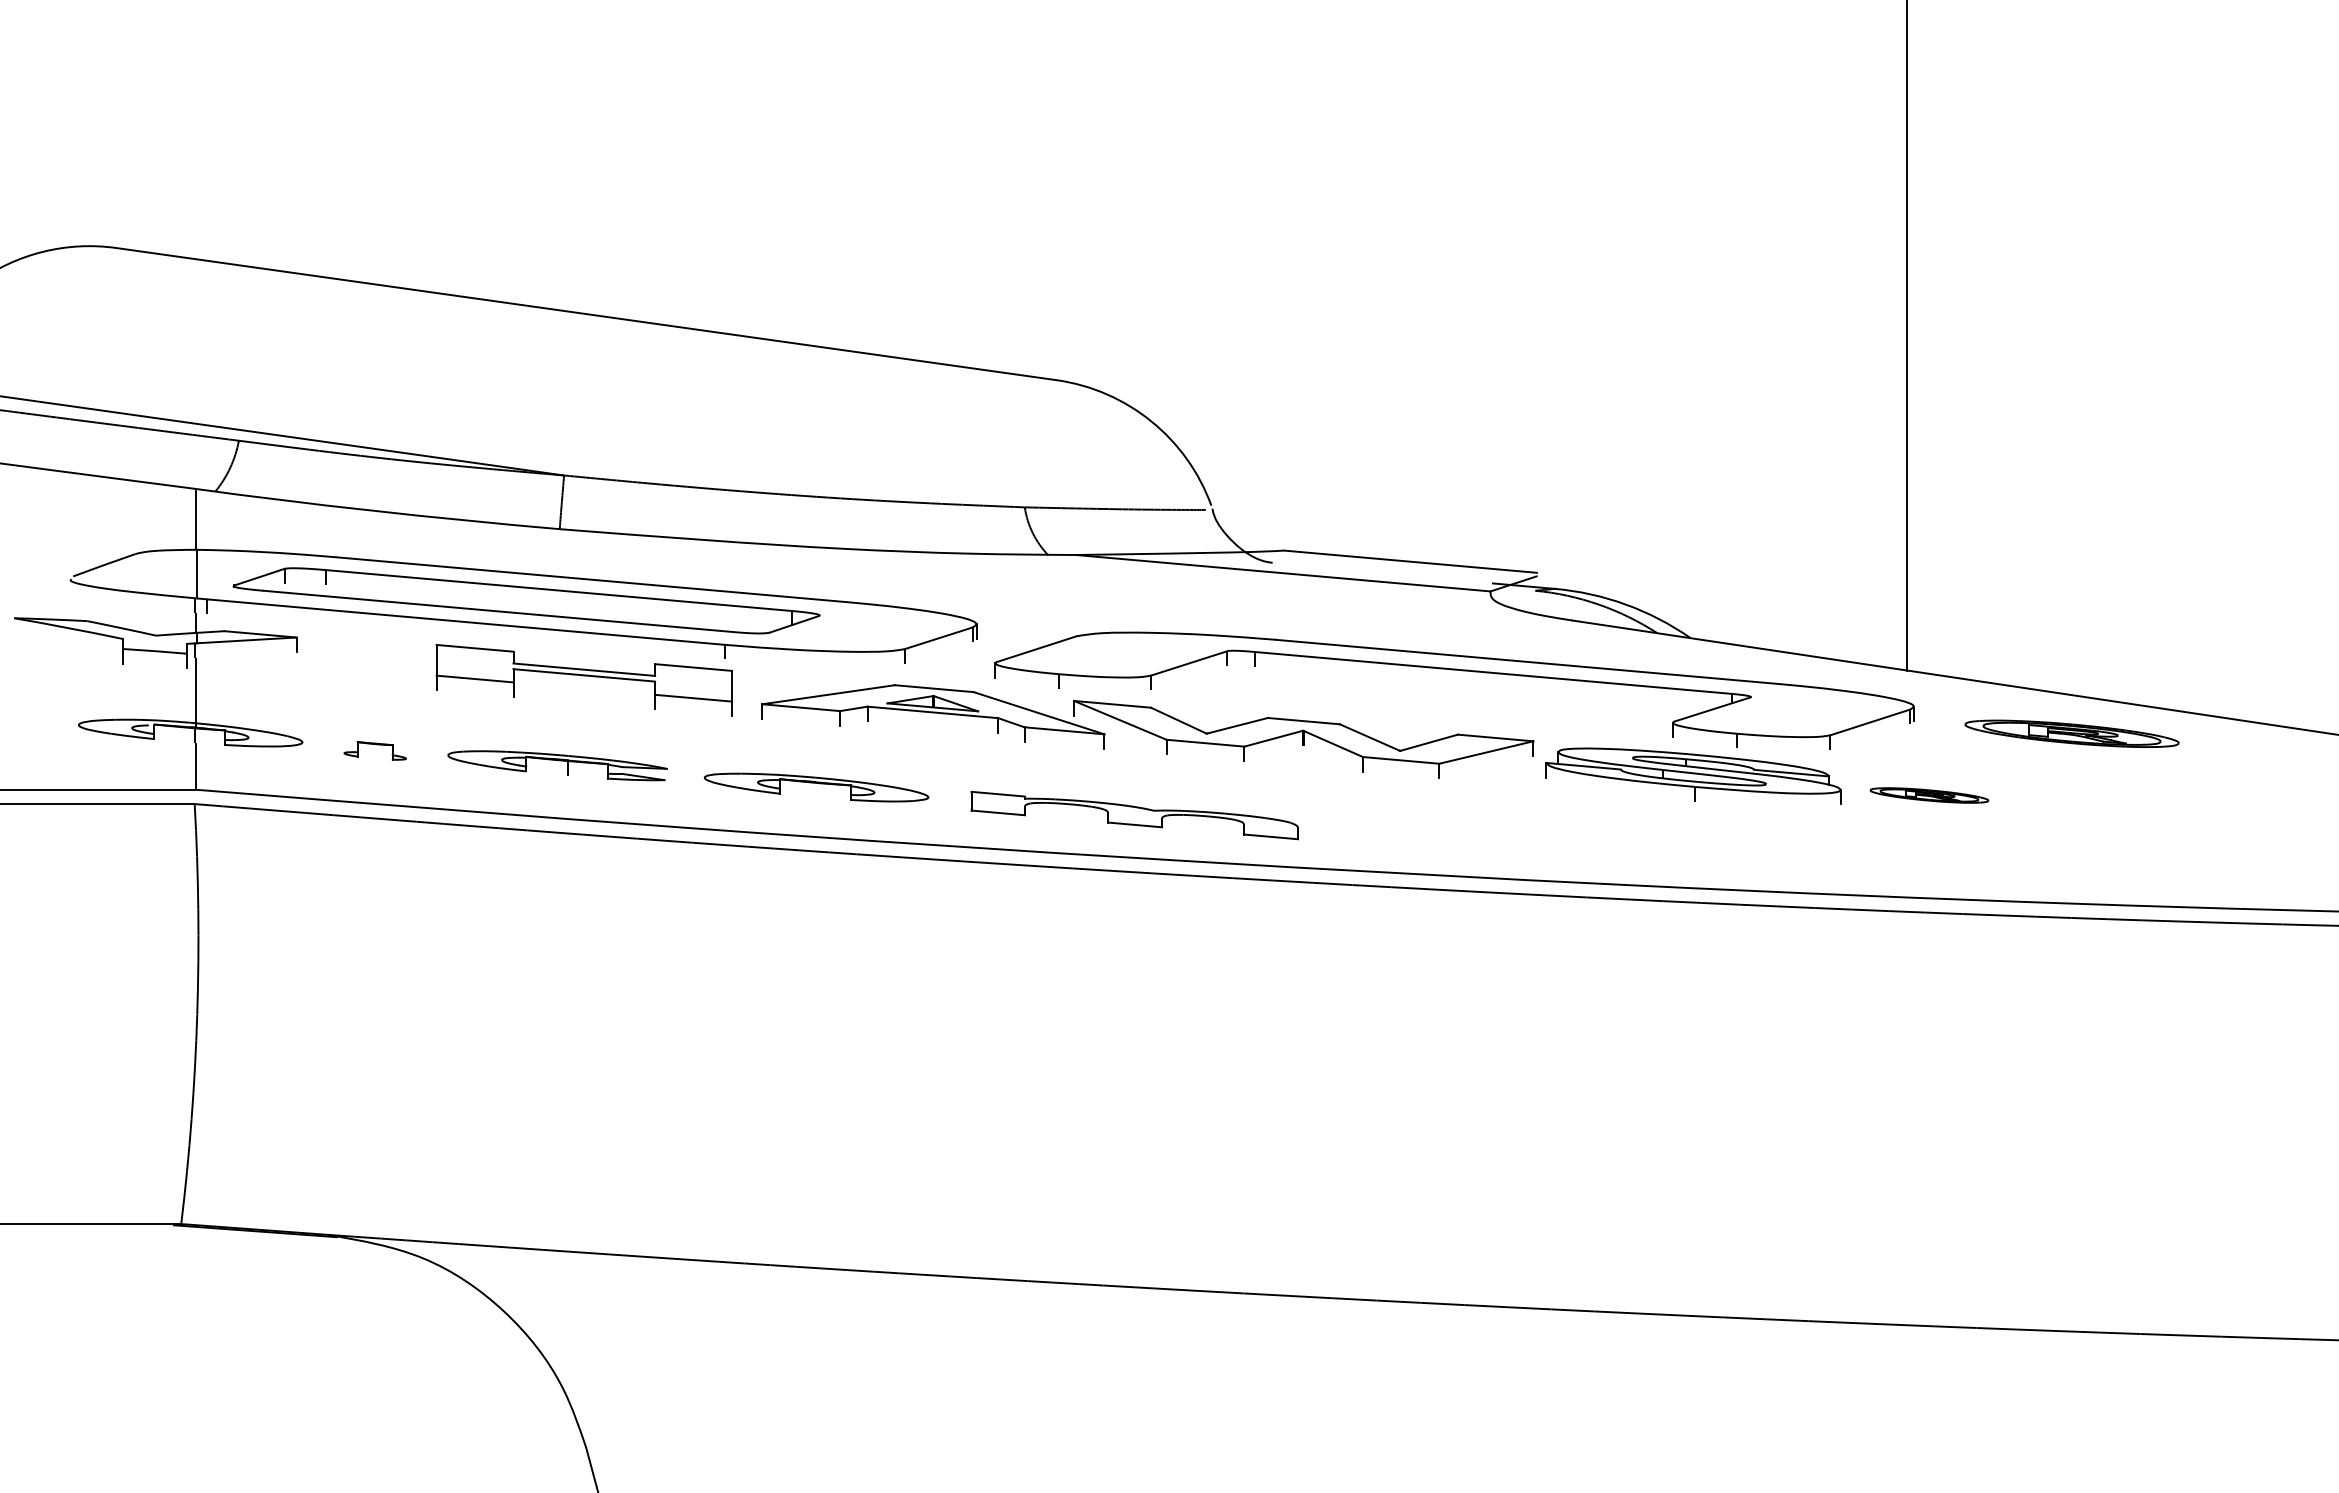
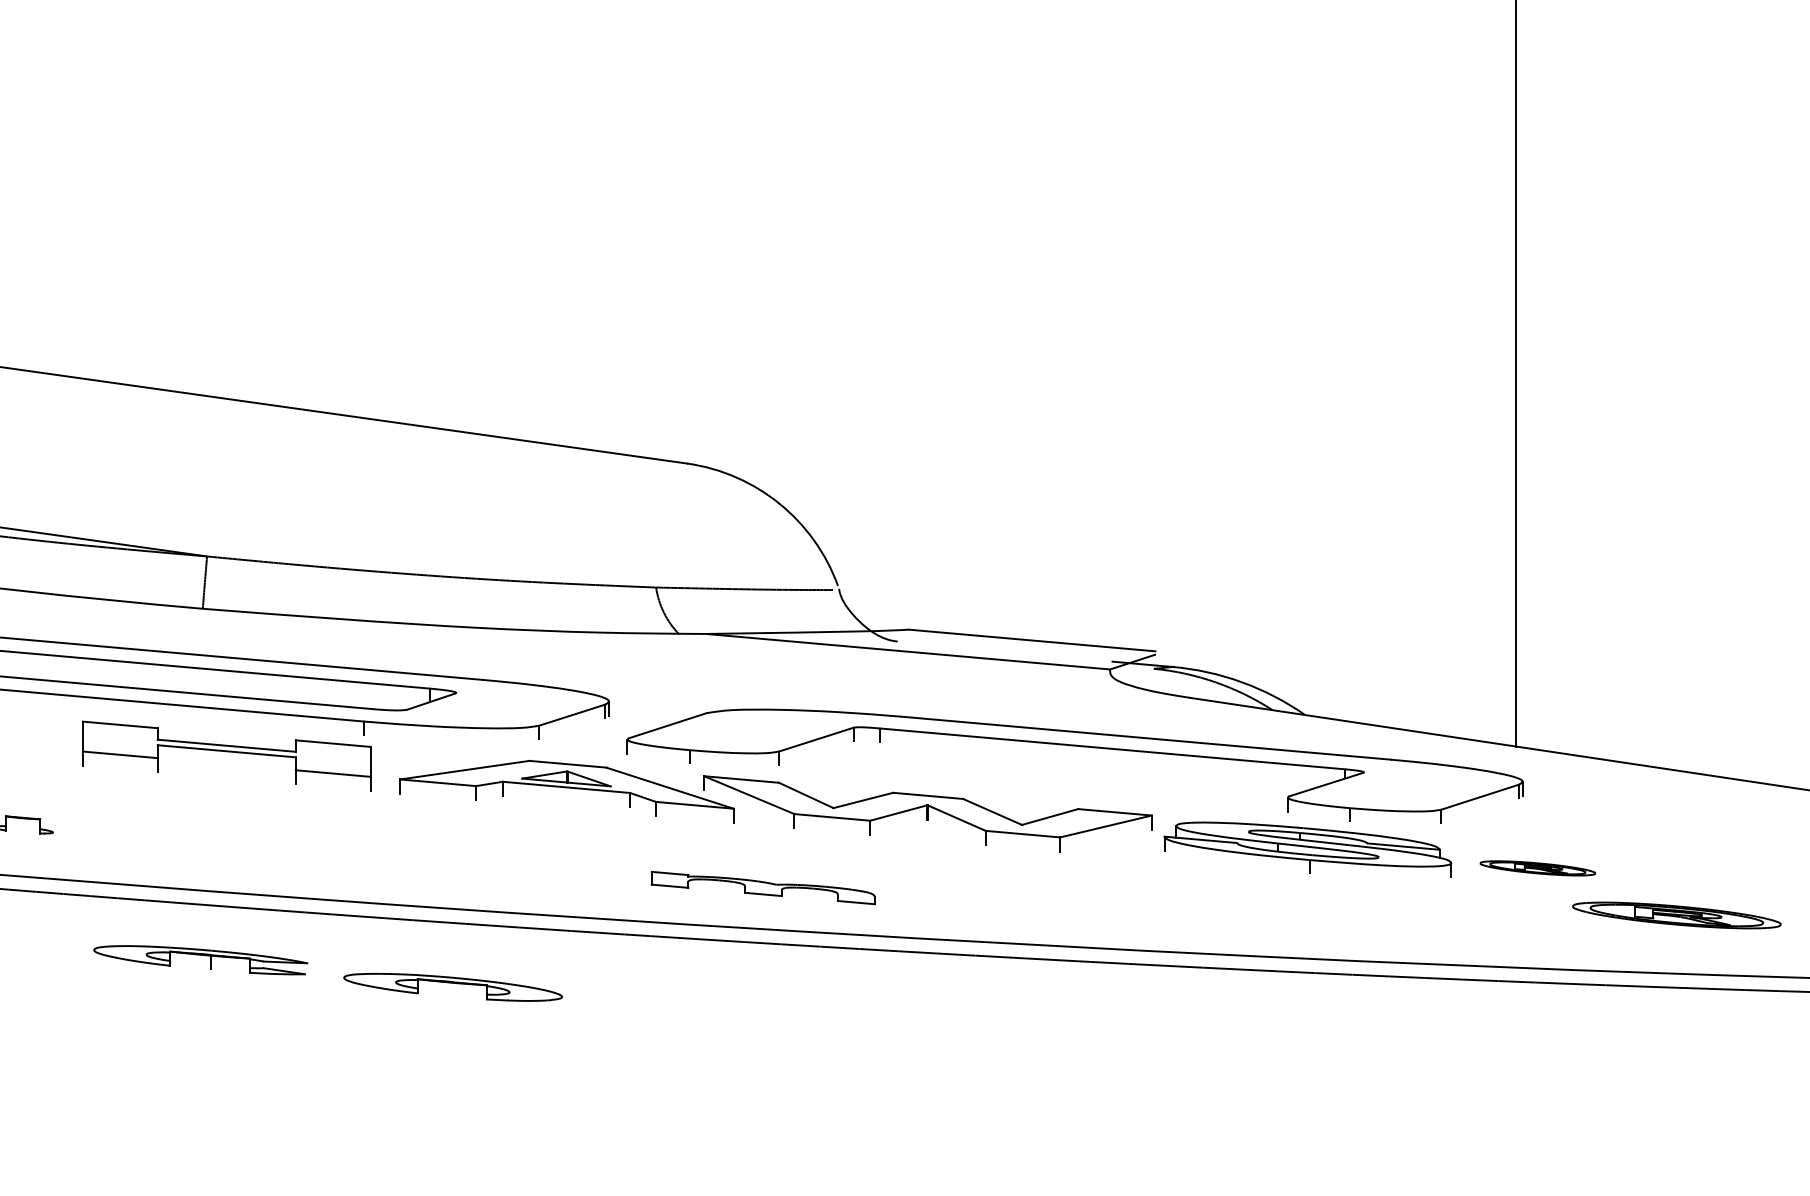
part: (2071, 733) -> (1676, 915), moved
part: (557, 765) -> (200, 959), moved
part: (816, 787) -> (453, 987), moved
part: (1134, 815) -> (763, 887), size x0.7

